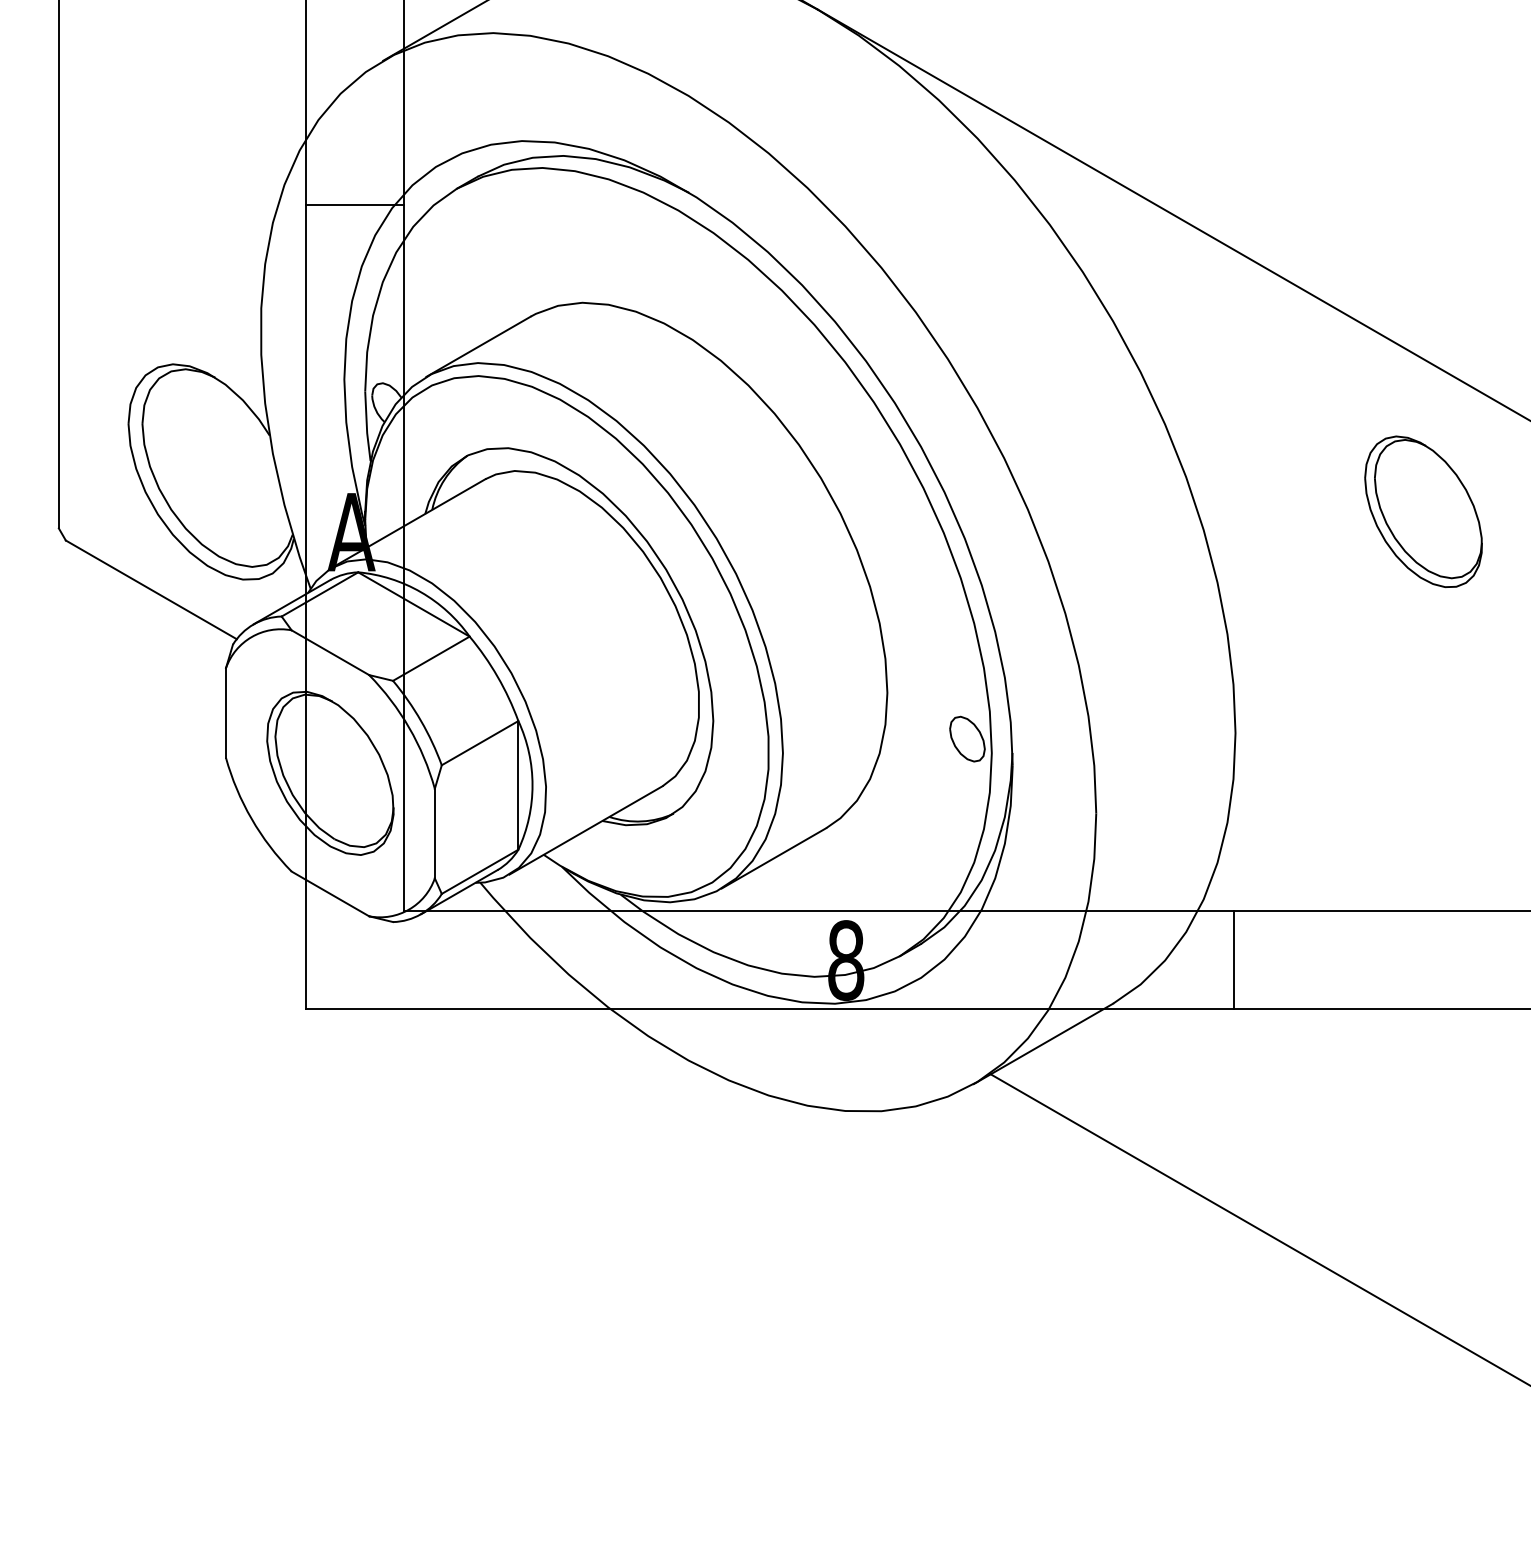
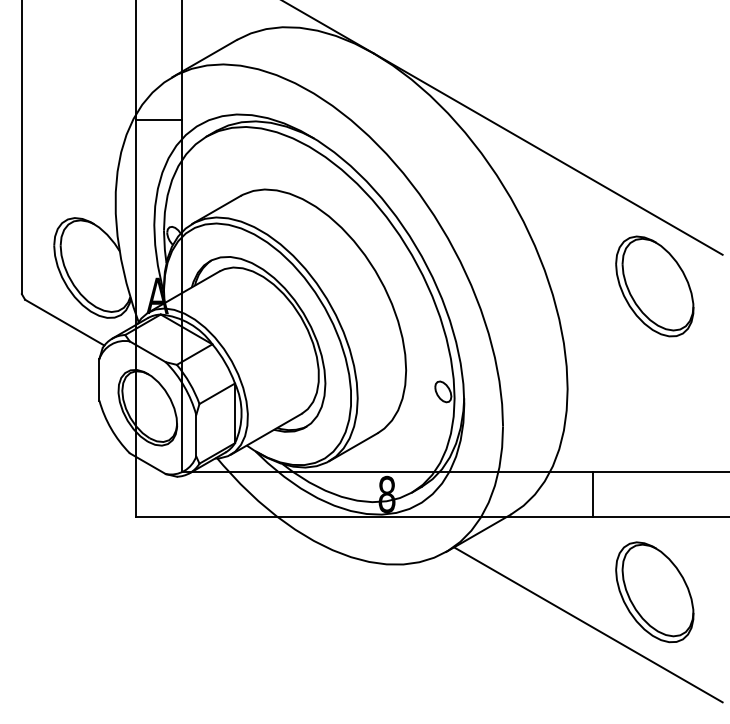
line: (353, 203) -> (158, 119), moved
part: (1422, 511) -> (654, 286), size x1.43
line: (1233, 960) -> (592, 494), moved
part: (1422, 1171) -> (654, 592), added

